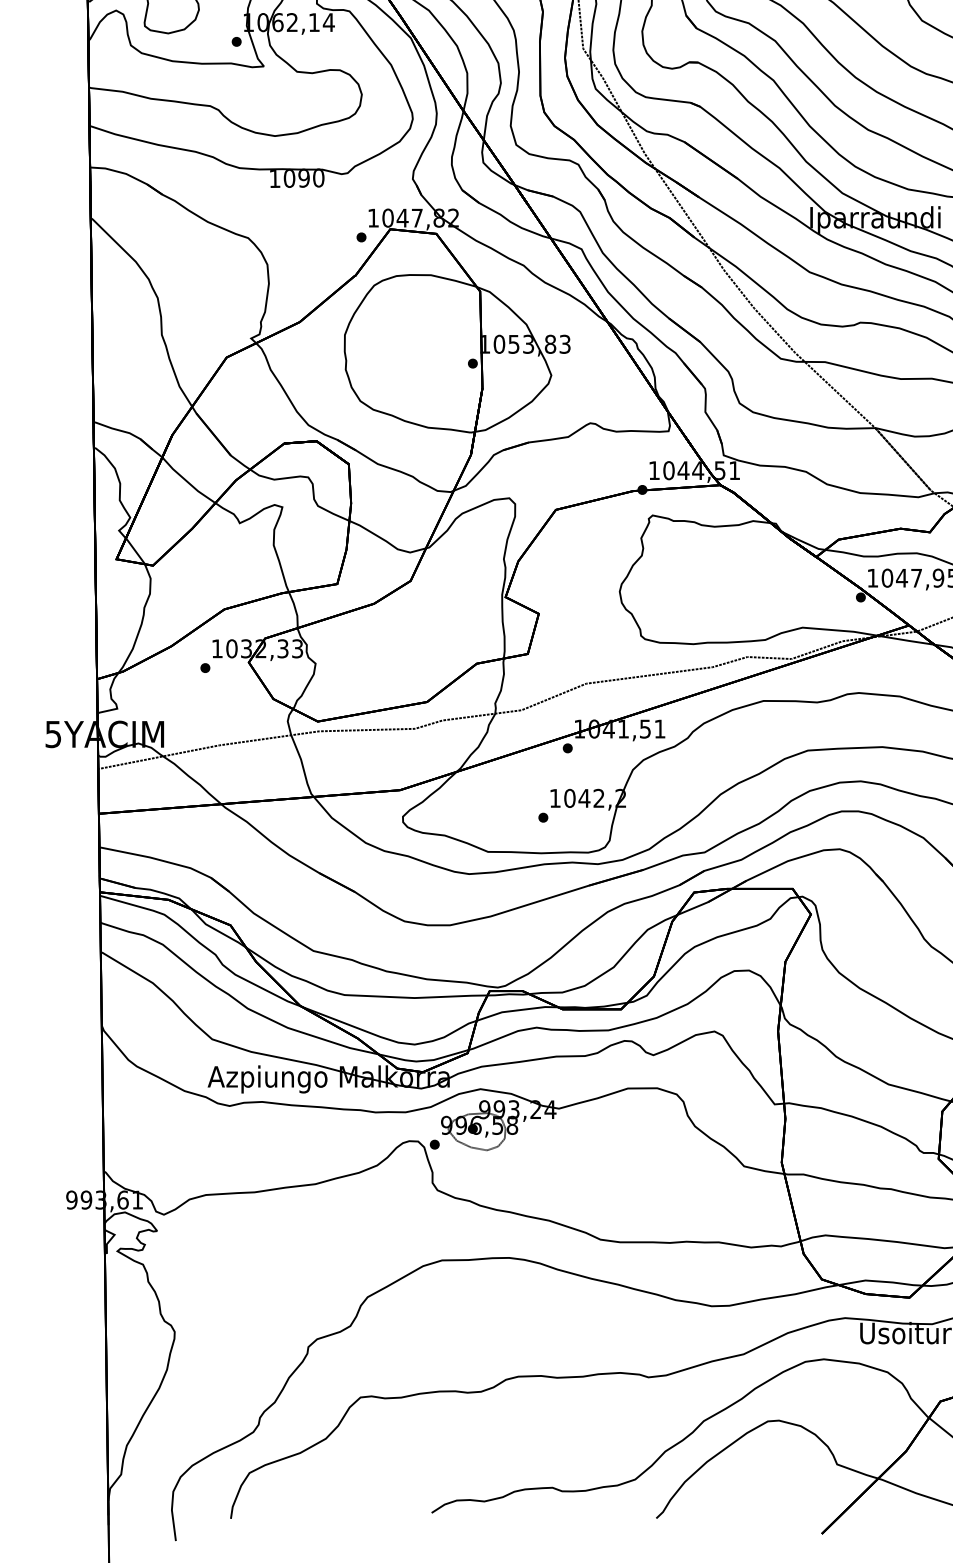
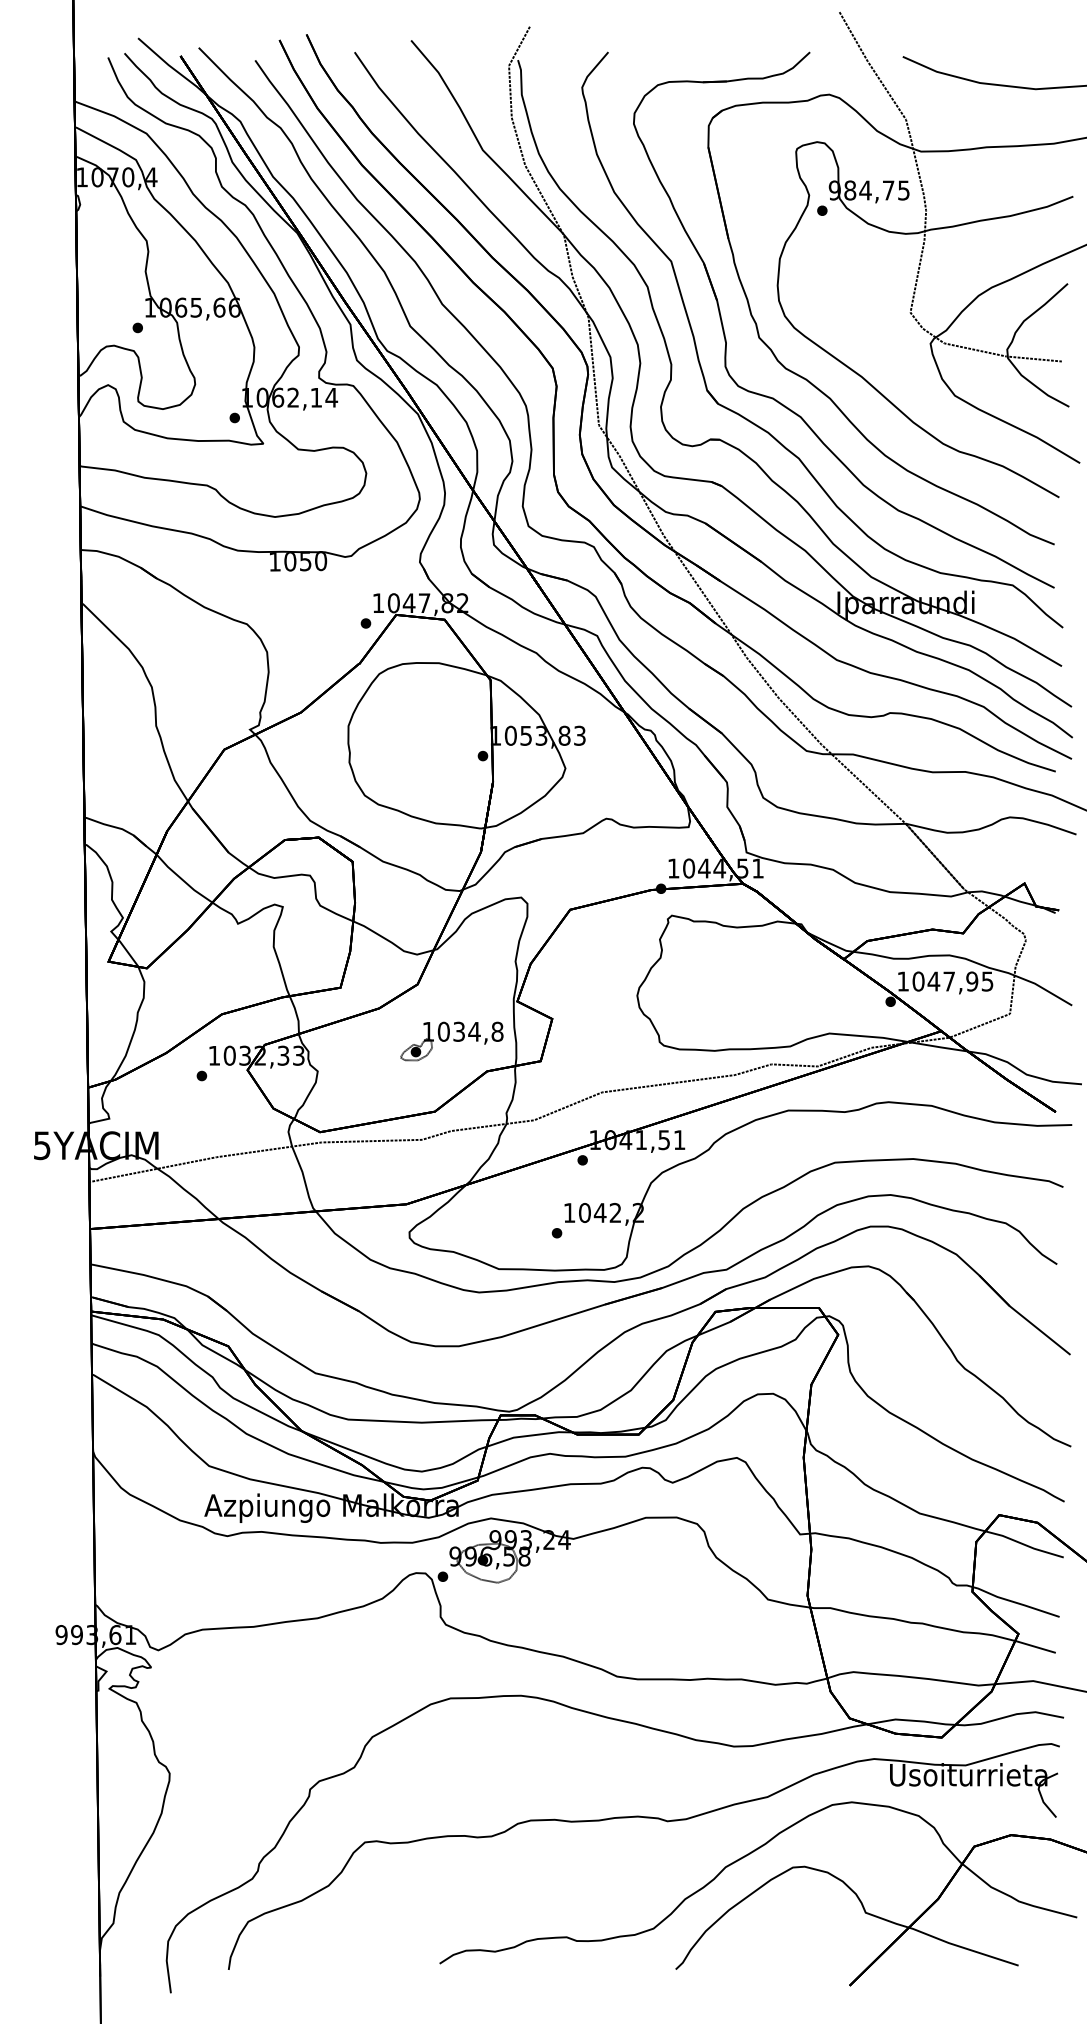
text: (303, 178) -> (305, 561), 1090 -> 1050
part: (442, 635) -> (451, 1041), added

